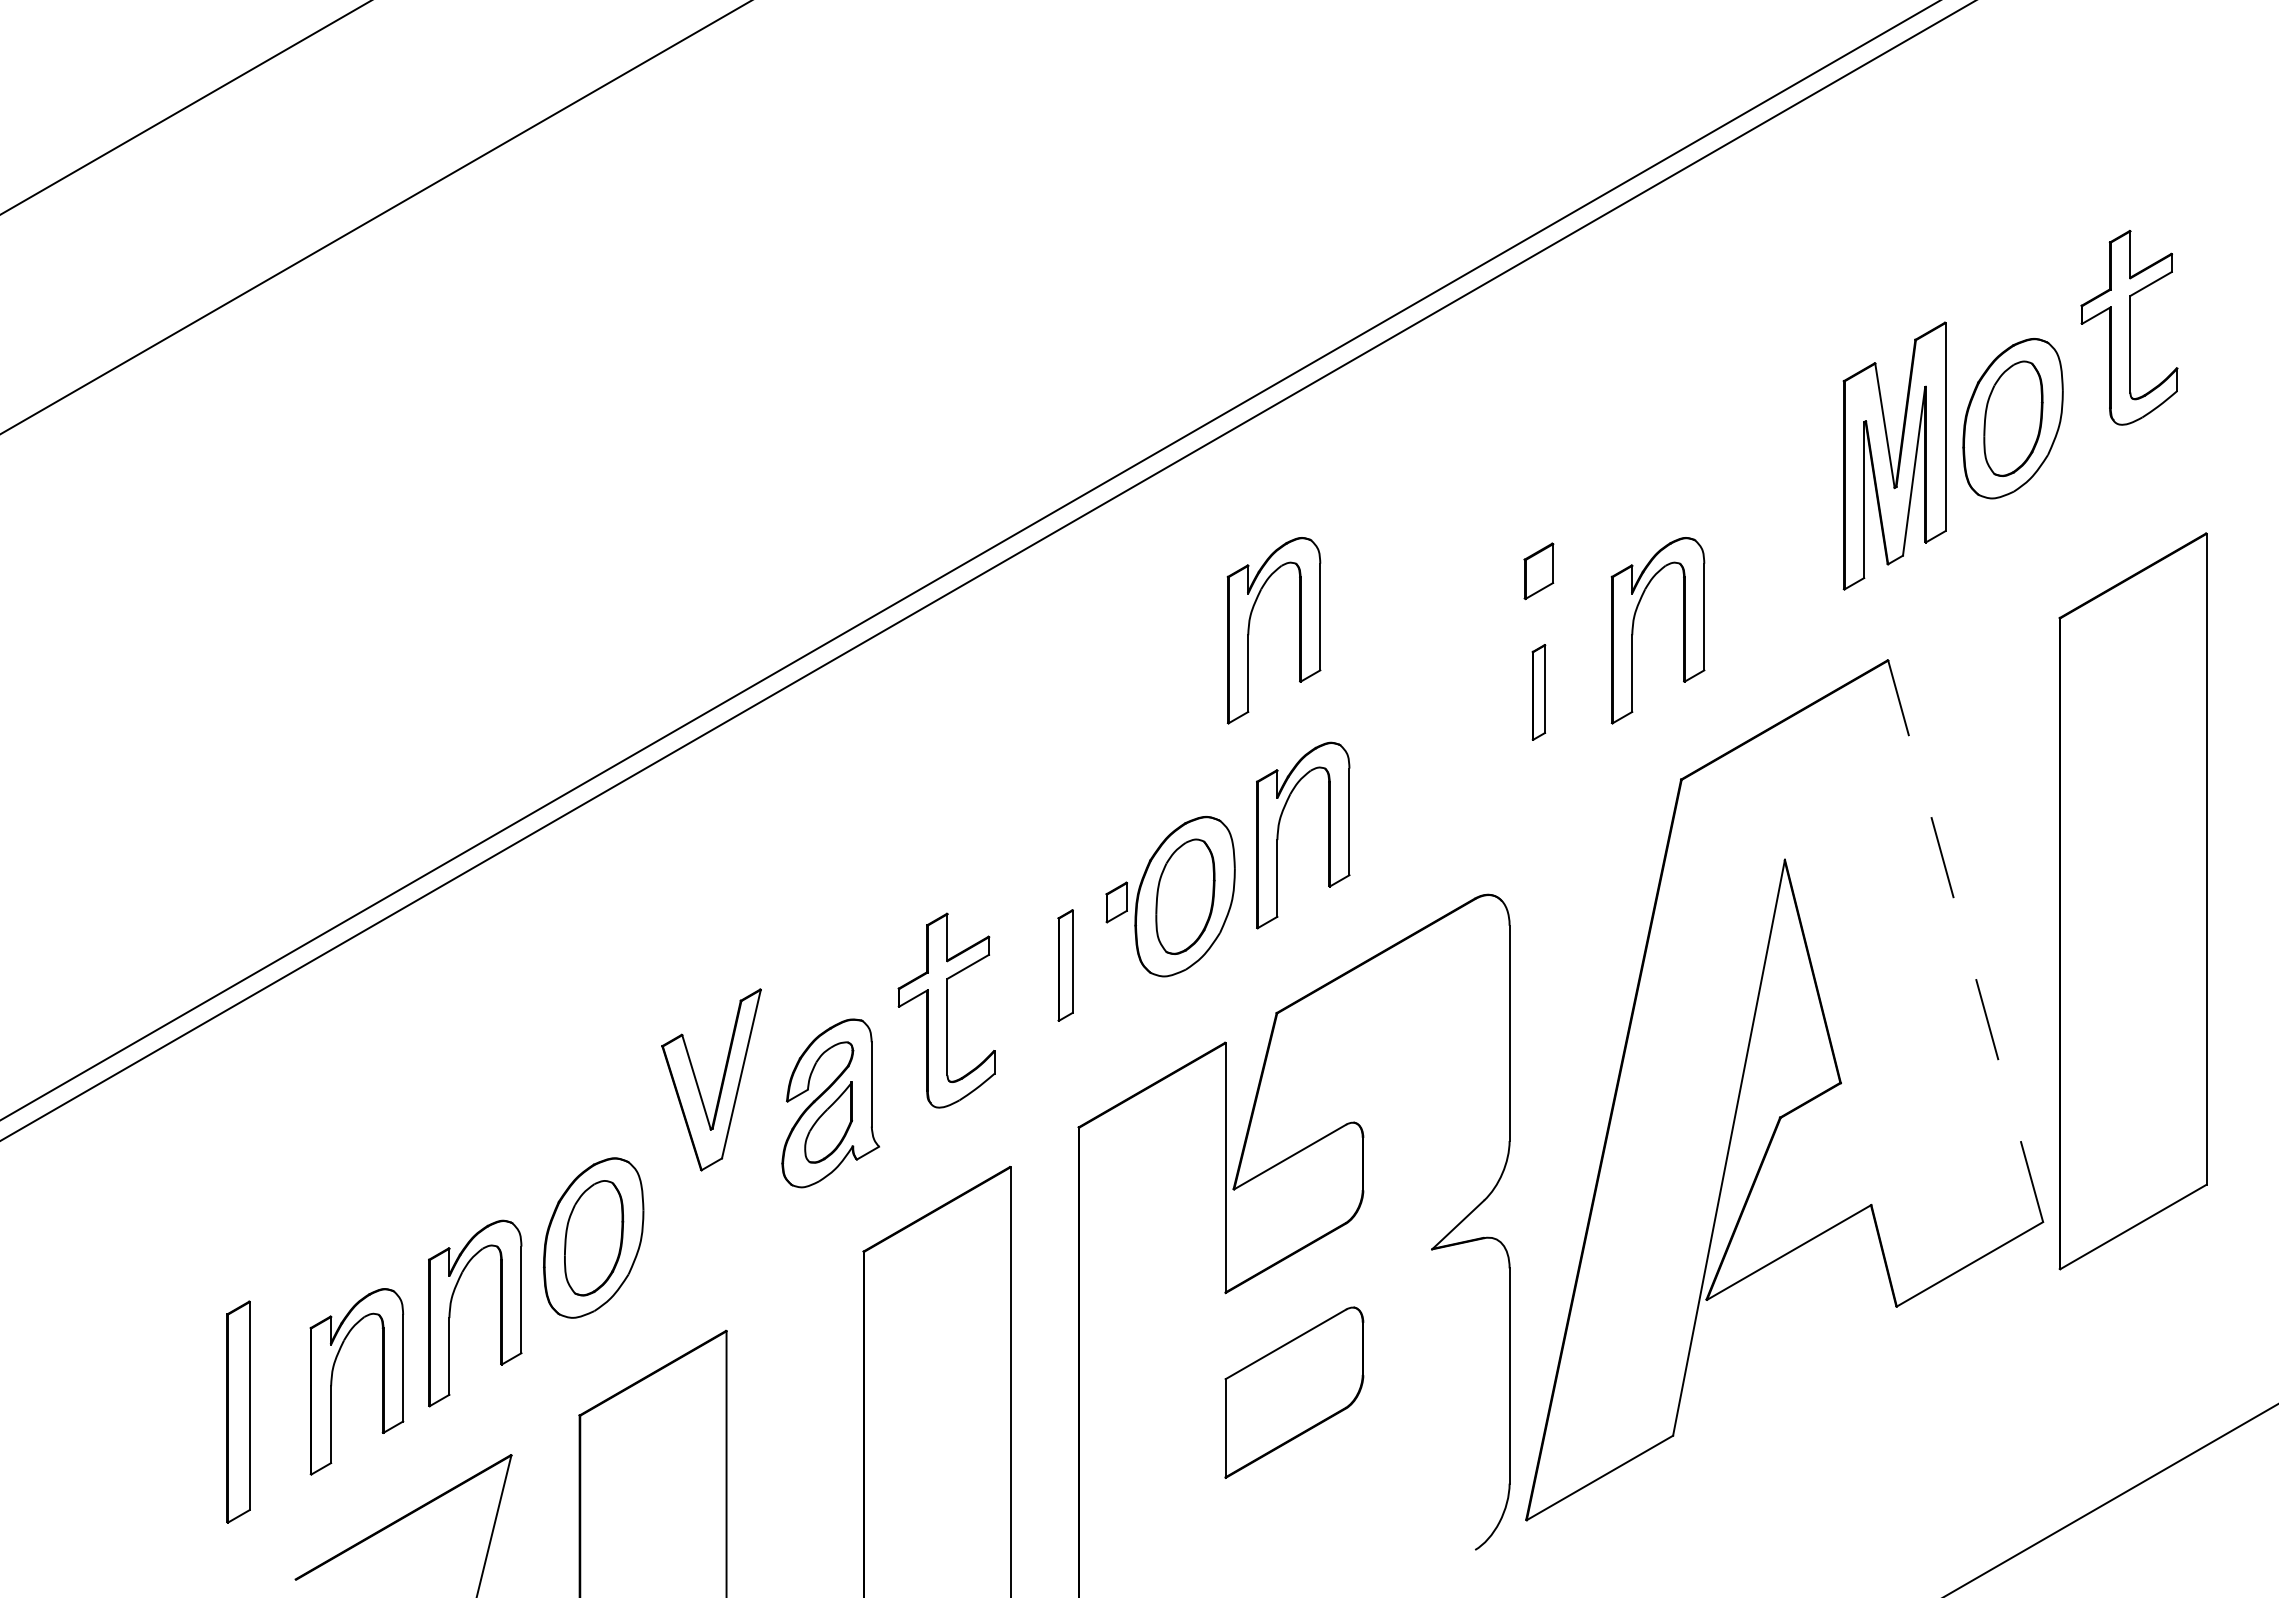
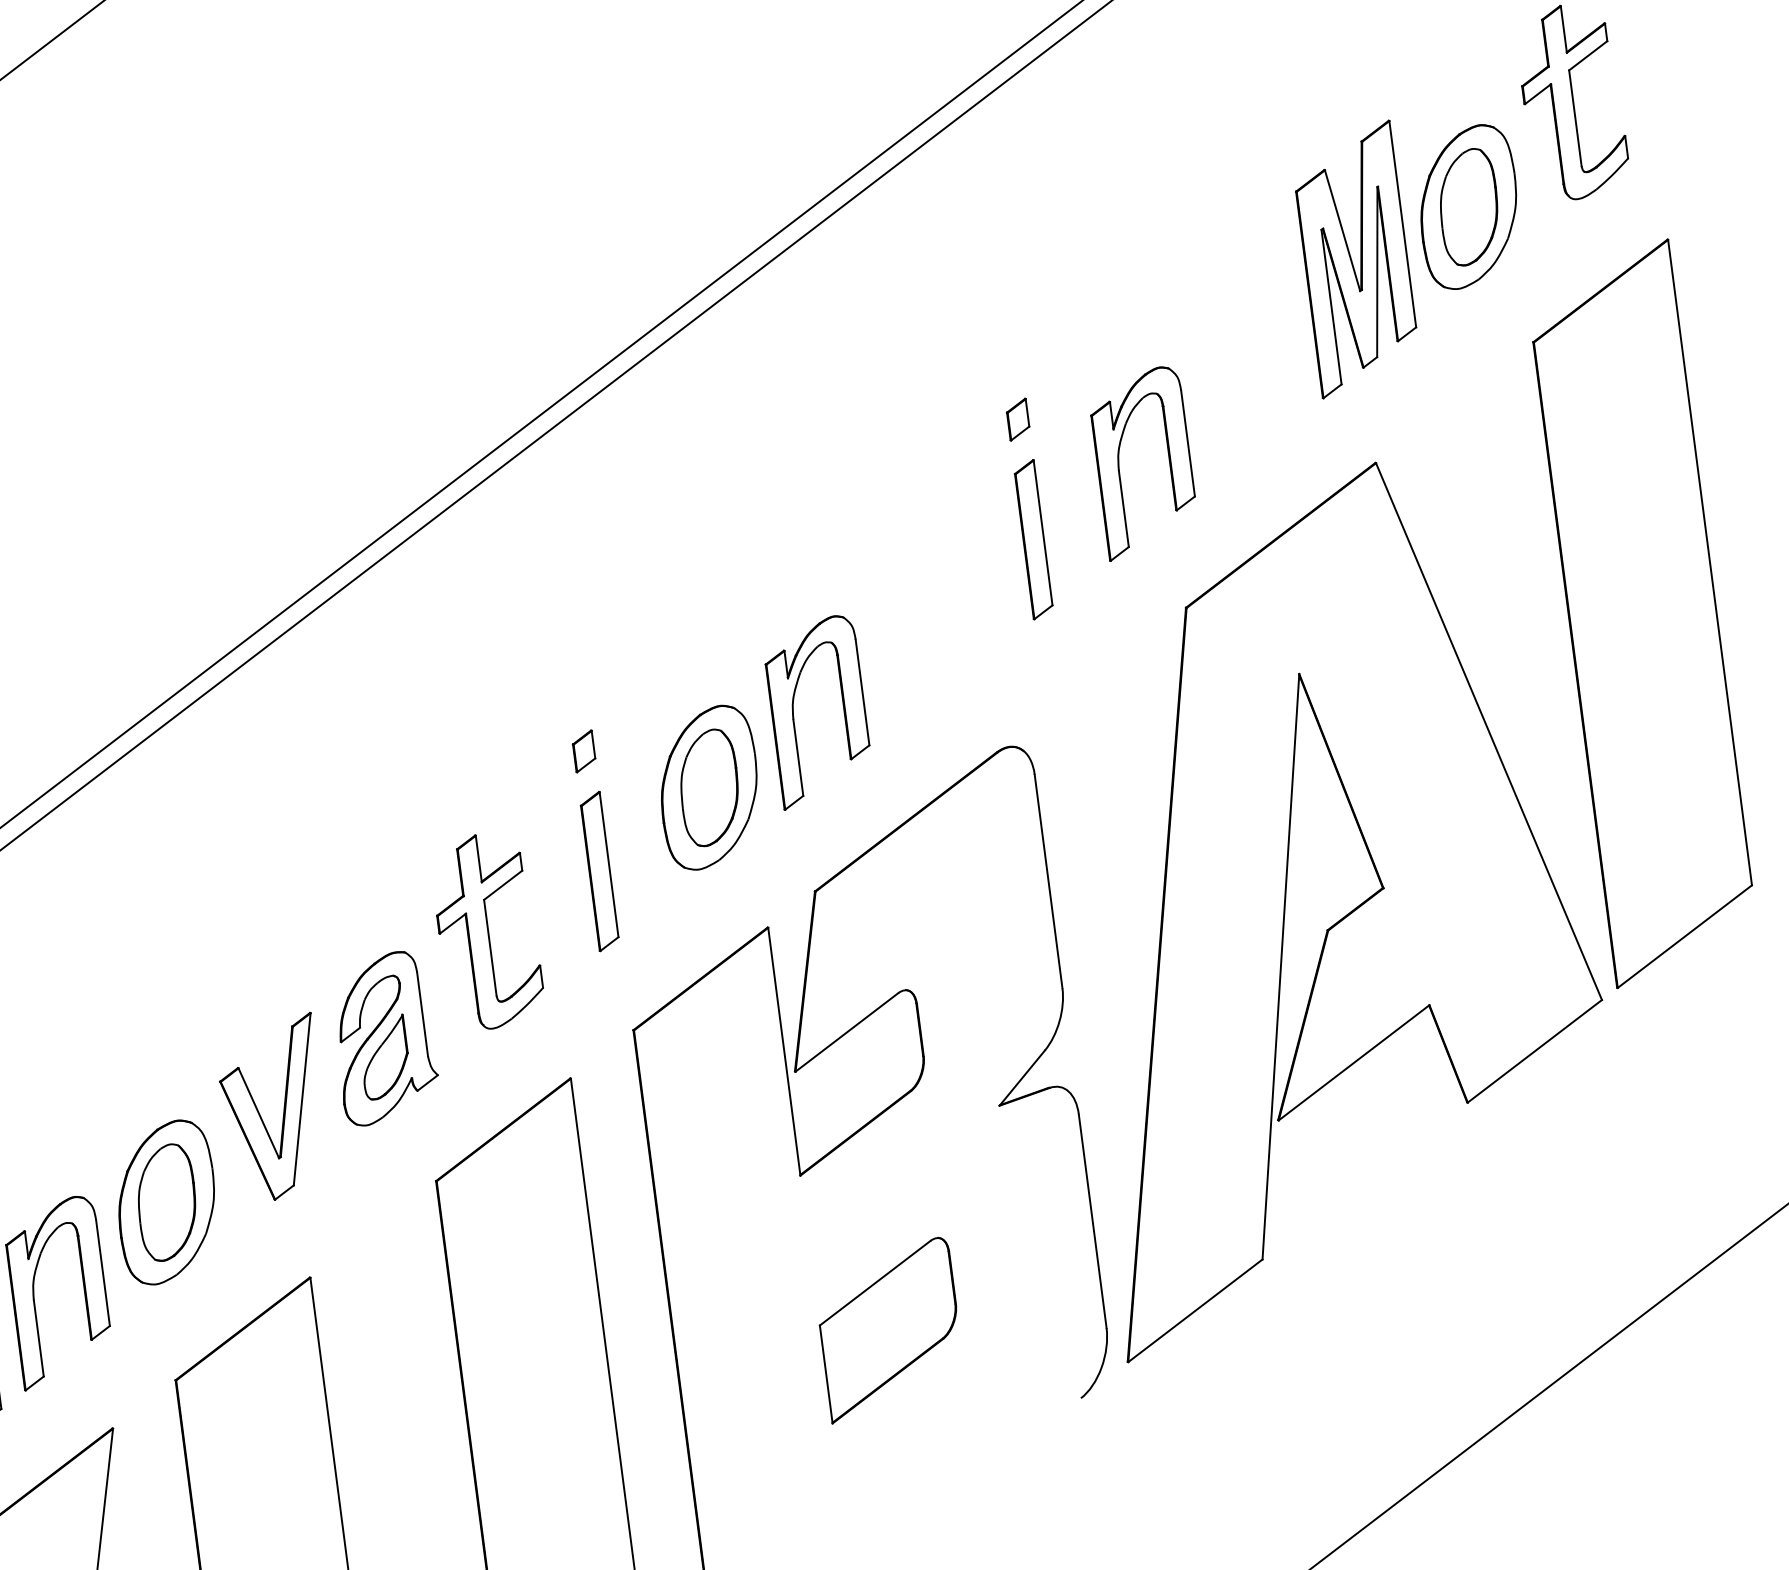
part: (1538, 571) -> (1017, 419), size x0.71
part: (1249, 630) -> (738, 515), removed
part: (1538, 692) -> (1033, 539), size x1.67
part: (2132, 901) -> (1641, 614), moved
part: (1116, 902) -> (583, 751), moved
line: (1965, 940) -> (1488, 730), dashed -> solid
part: (1065, 965) -> (599, 871), size x1.43
part: (721, 1081) -> (283, 1109), moved
part: (1294, 1392) -> (889, 1329), moved

